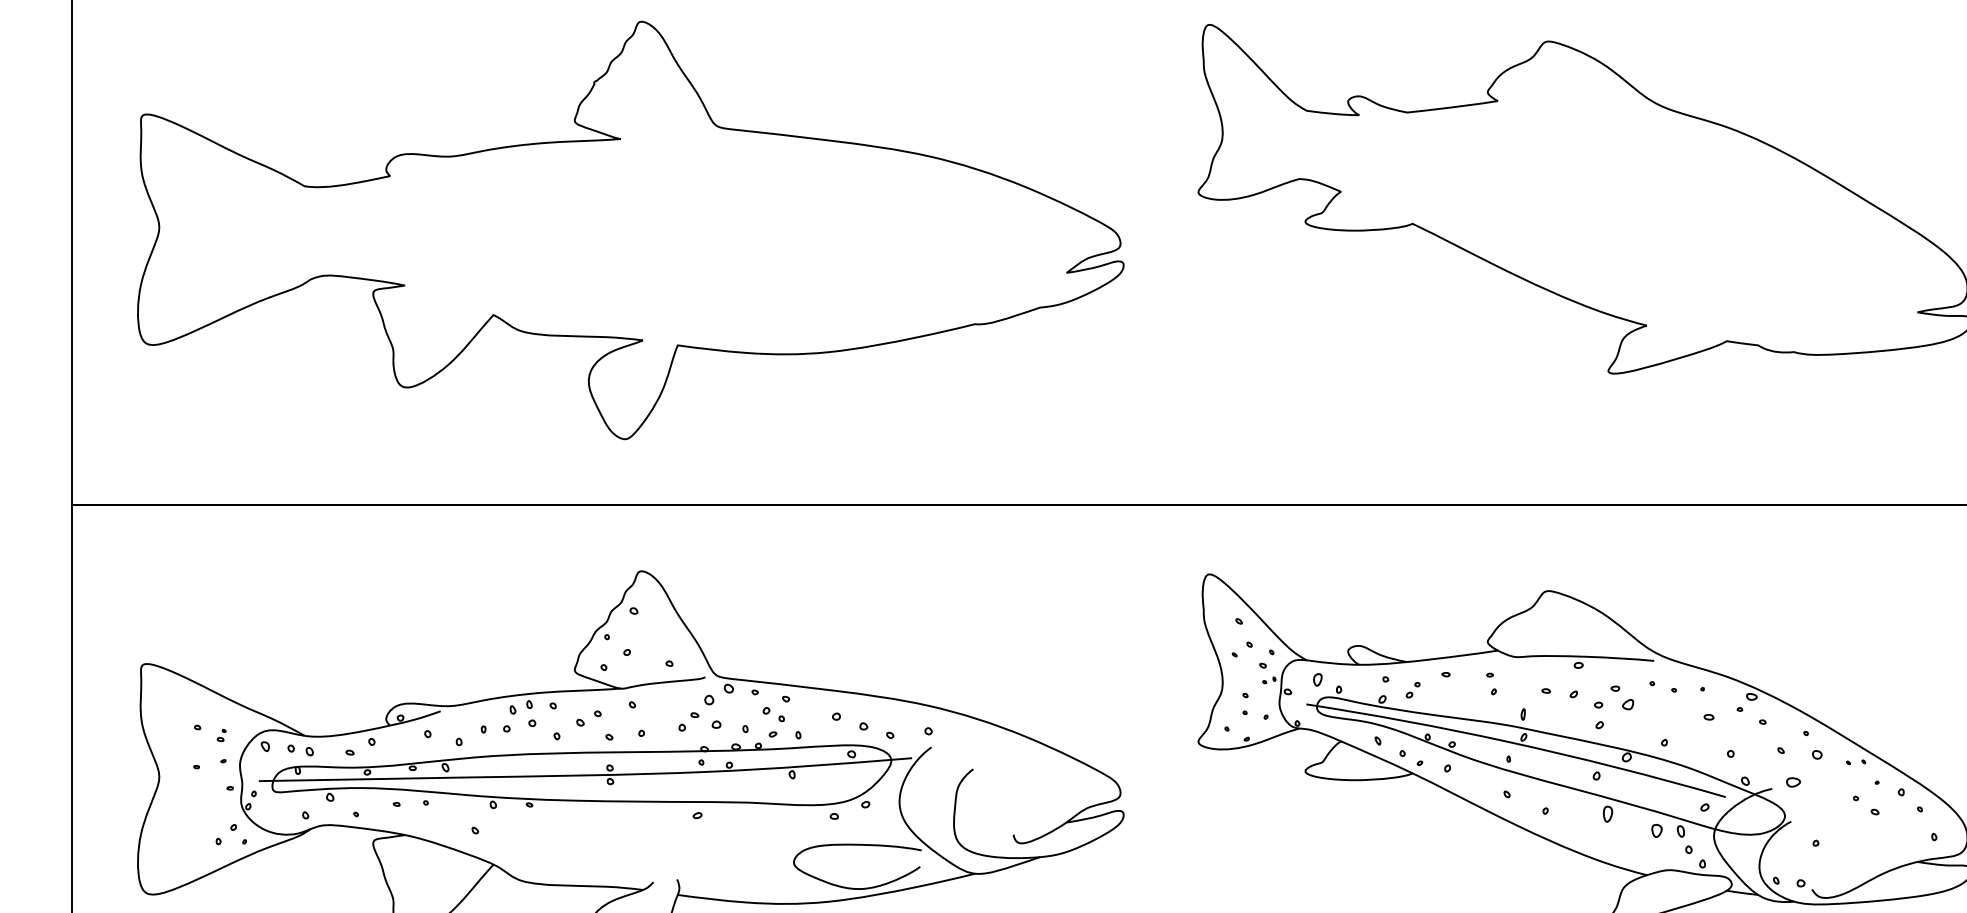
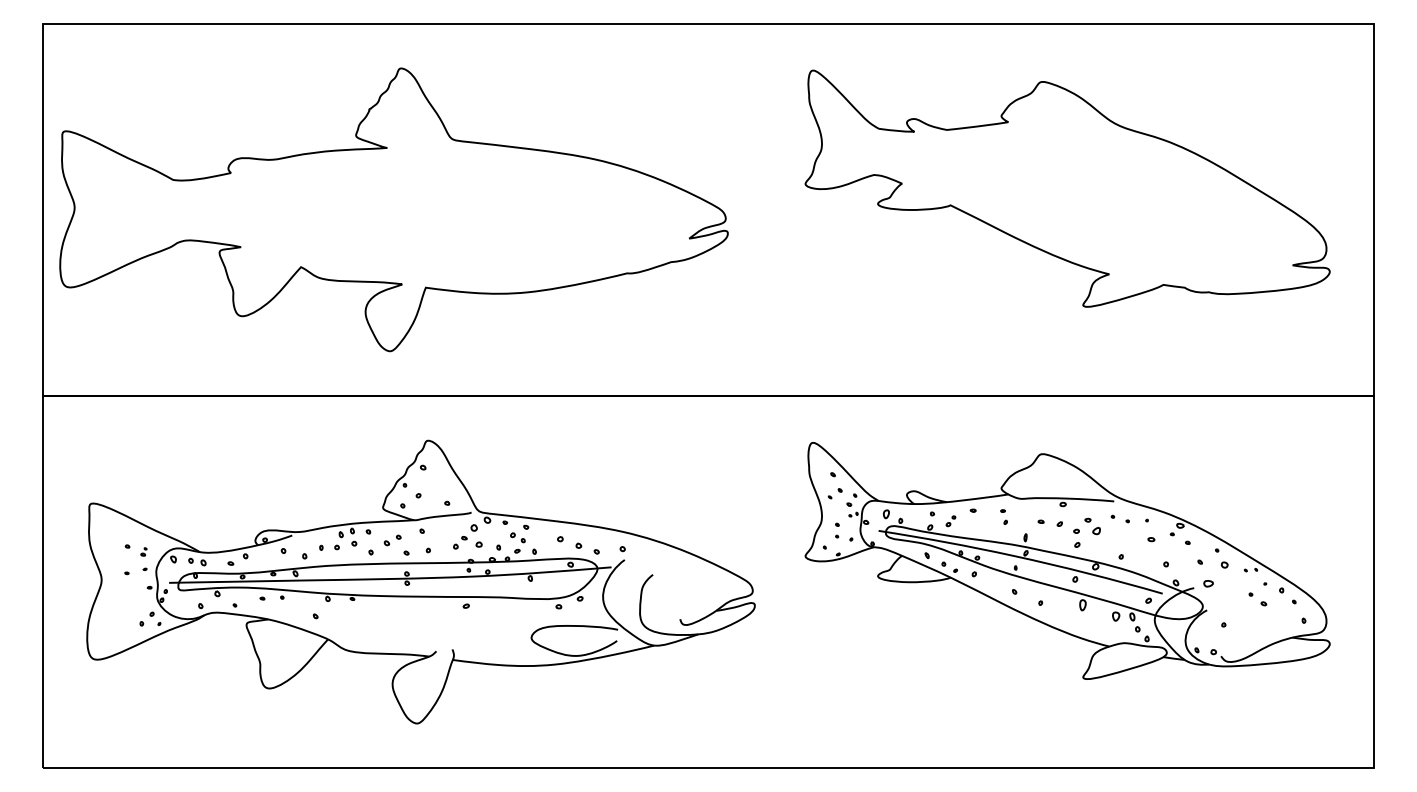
part: (629, 229) -> (393, 209), moved

